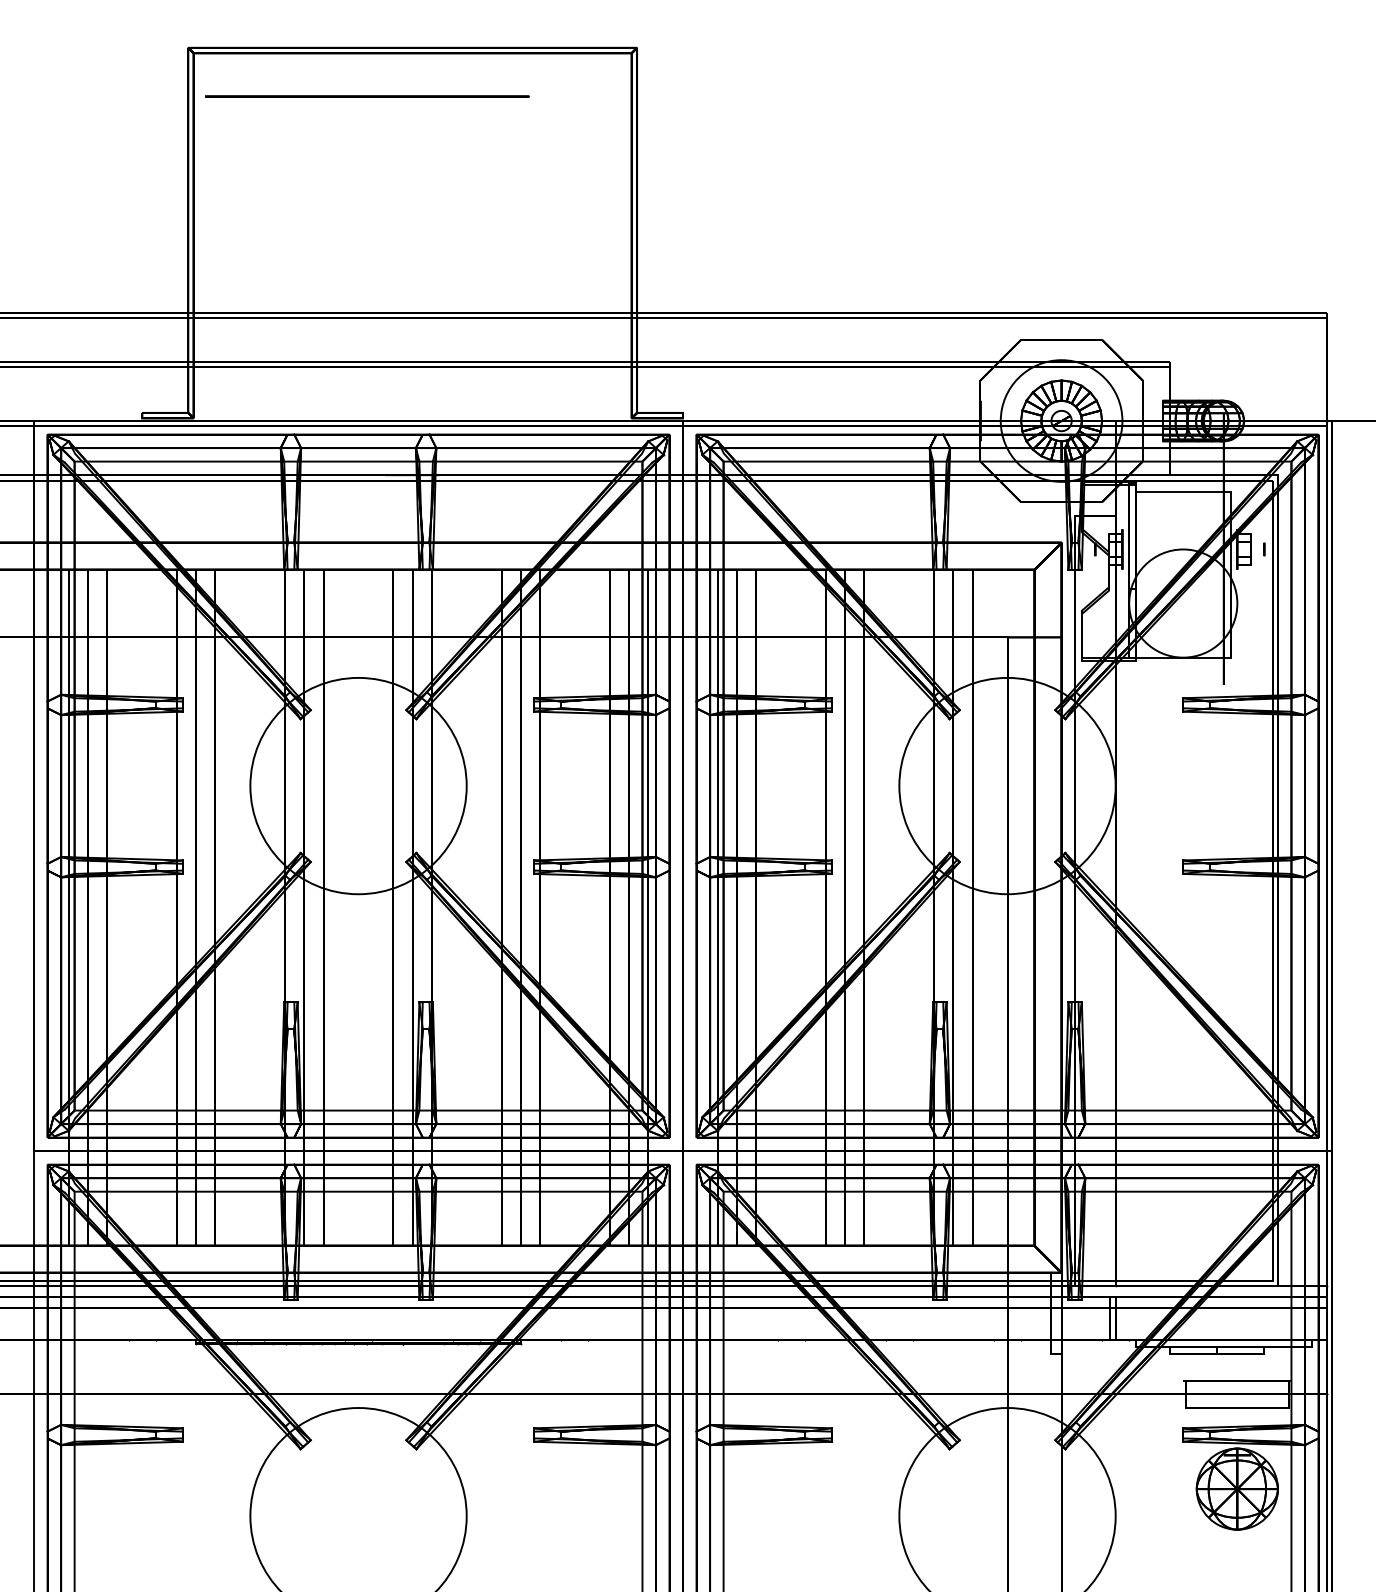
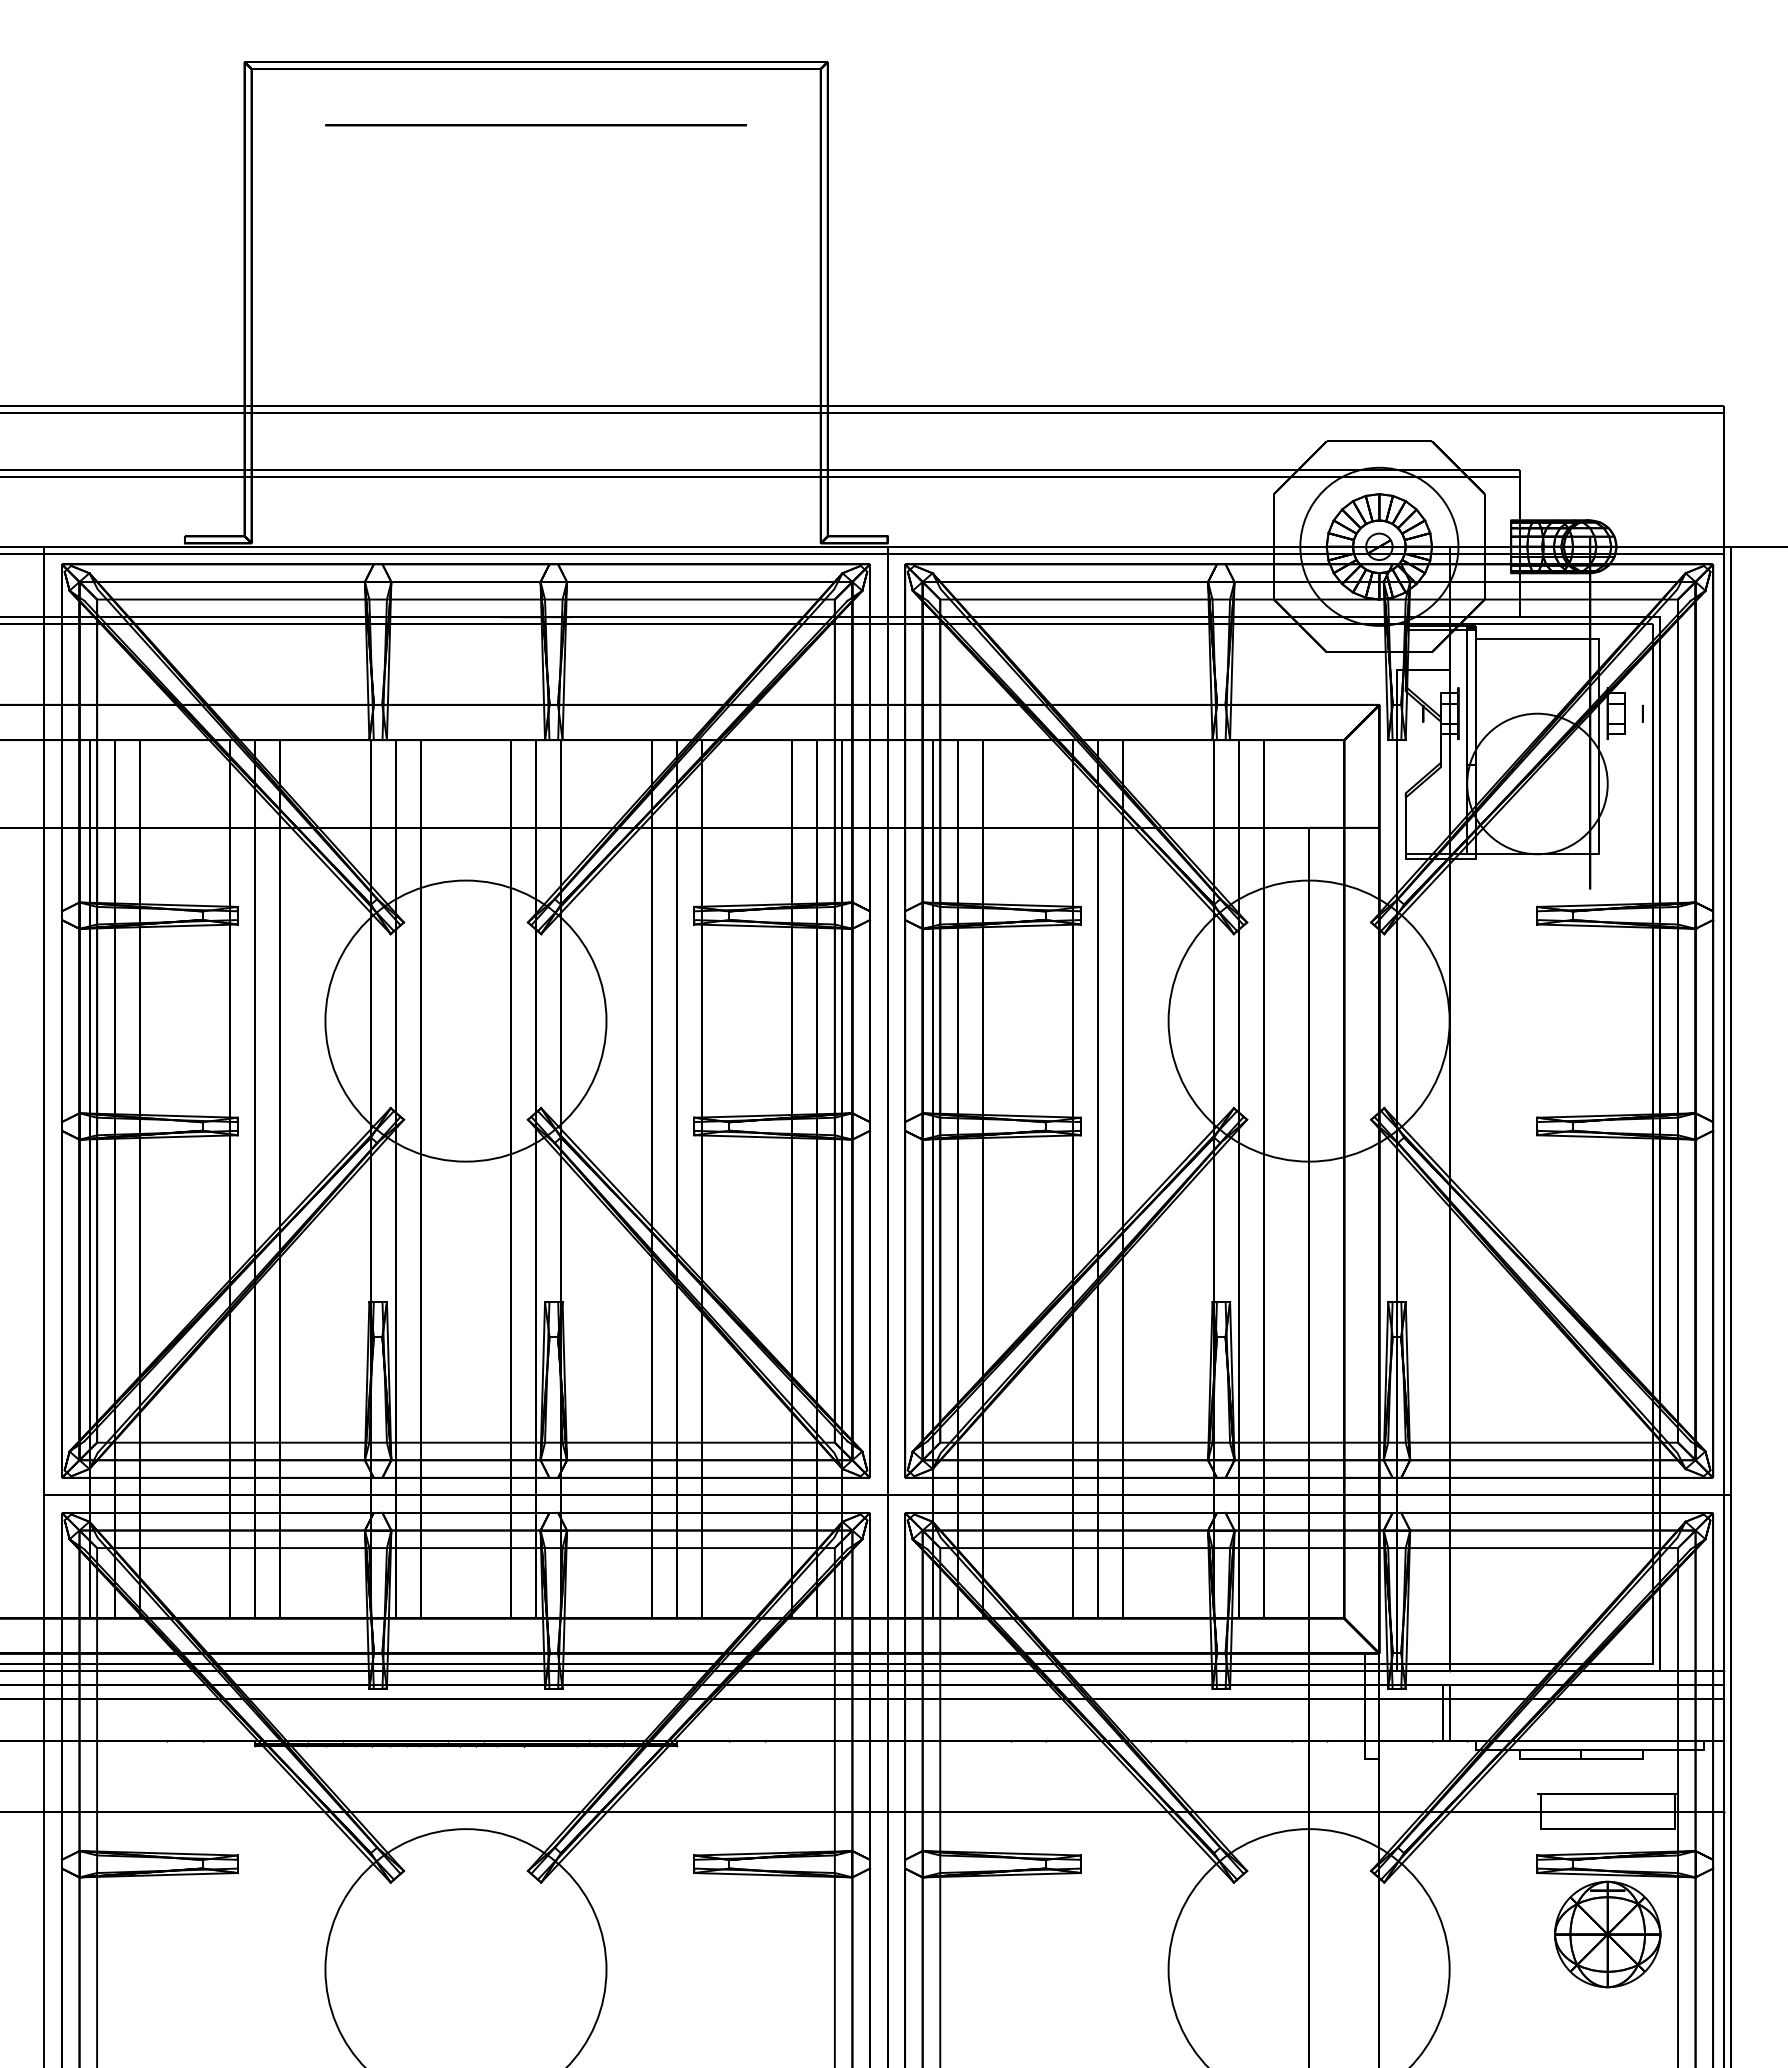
circle: (366, 96) -> (535, 125), moved

